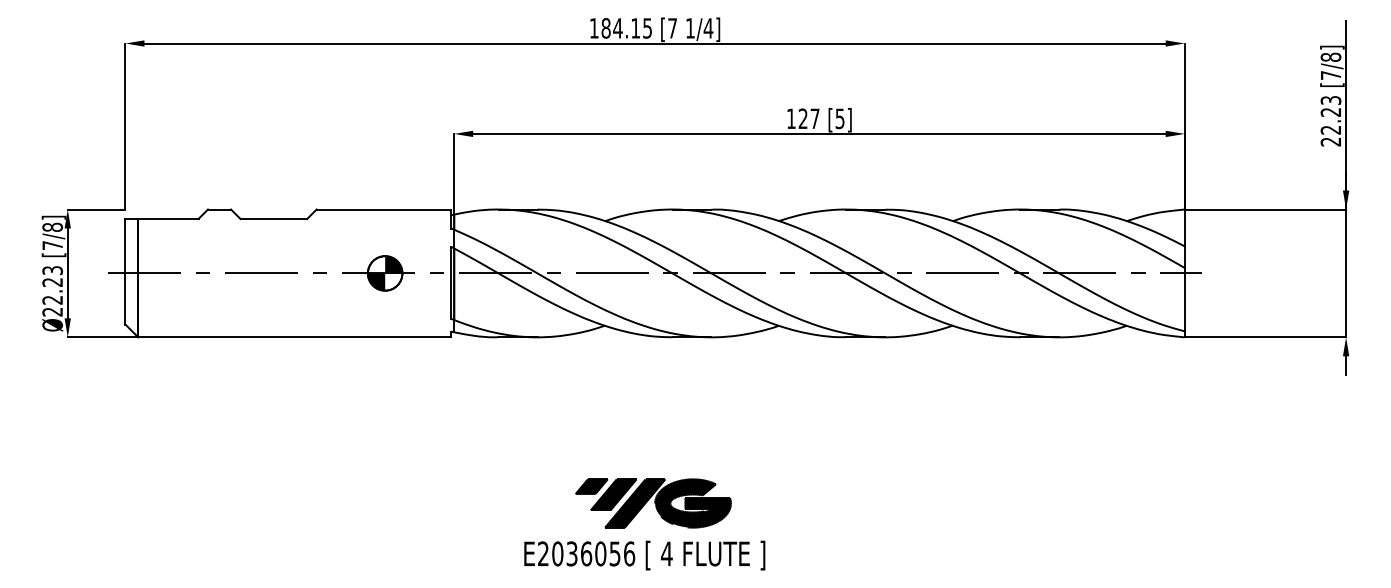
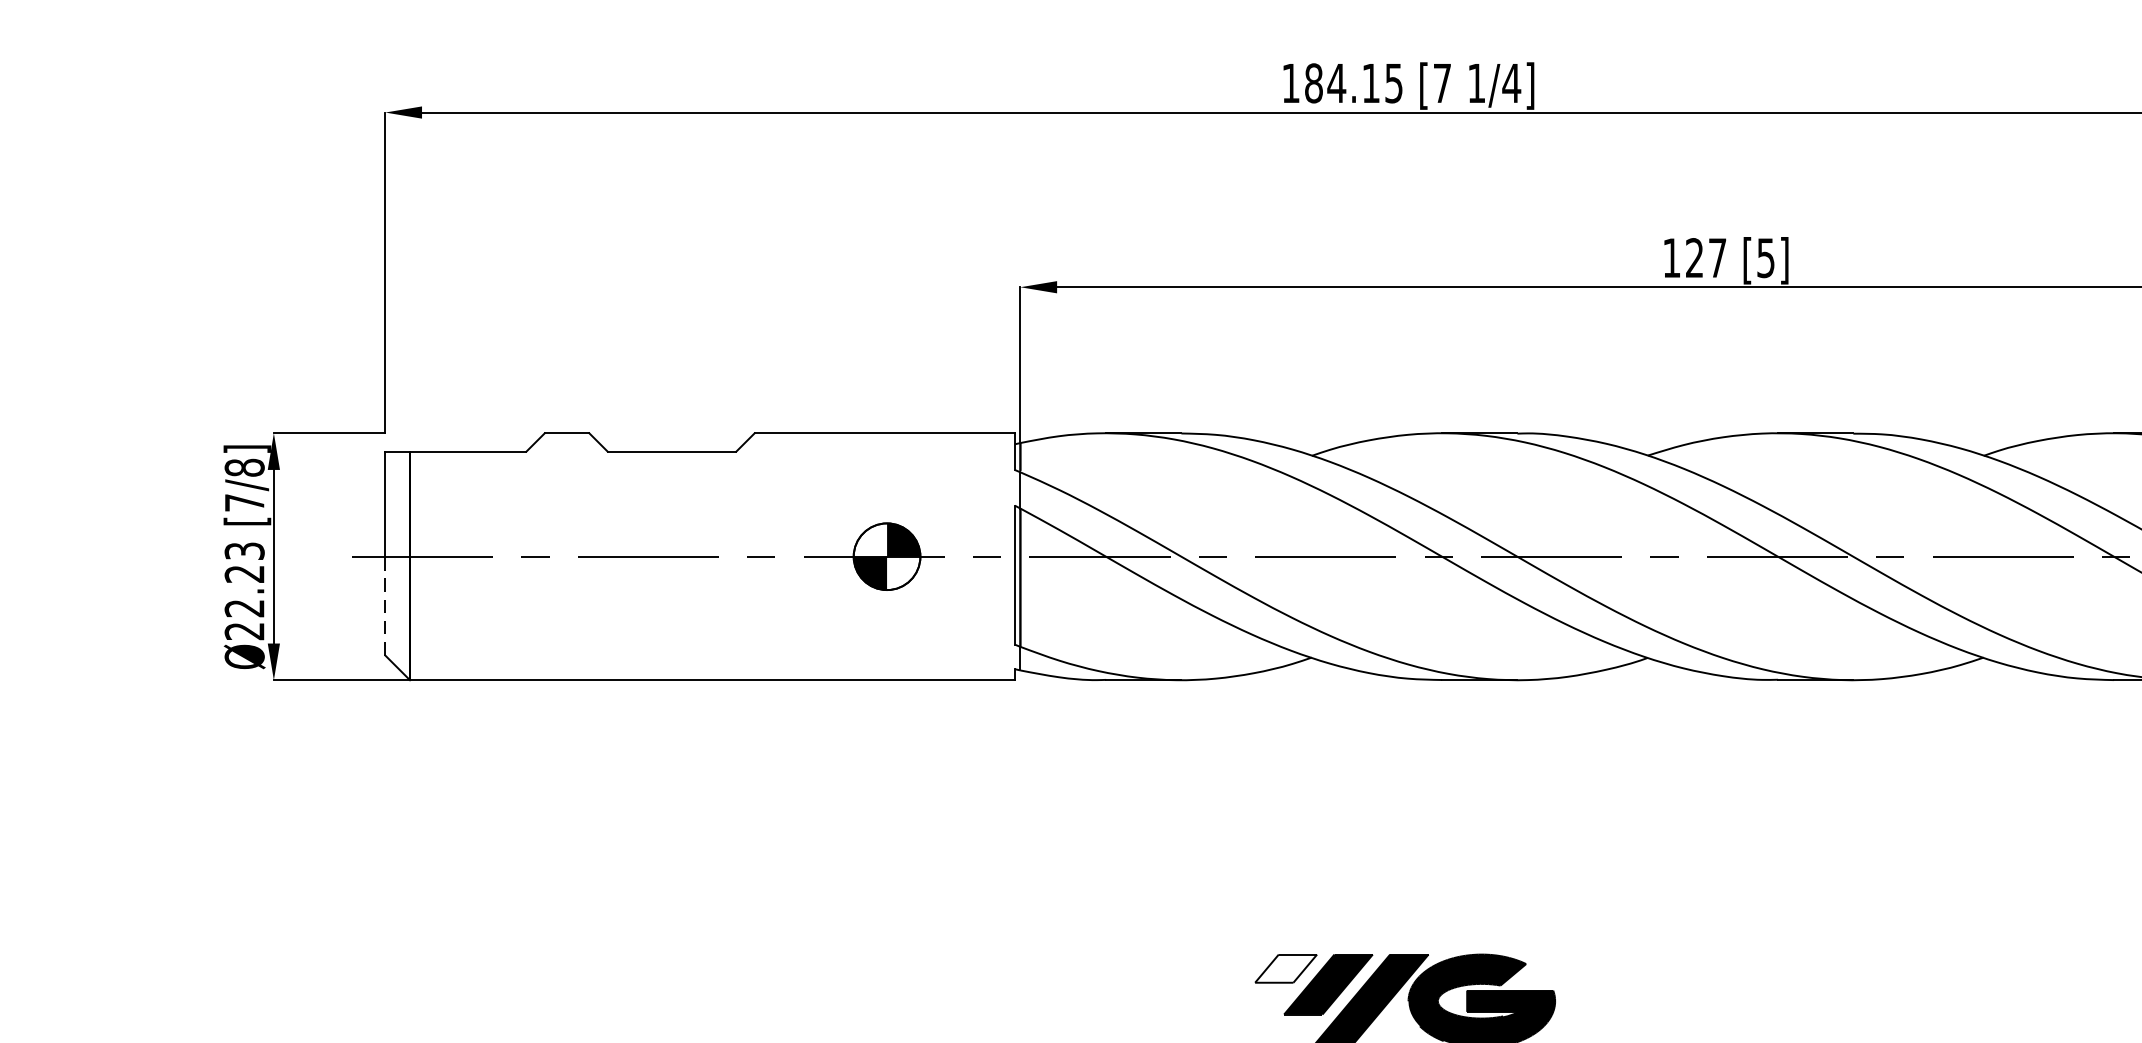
line: (125, 299) -> (385, 607), solid -> dashed
fill: (591, 486) -> (1285, 968), removed

